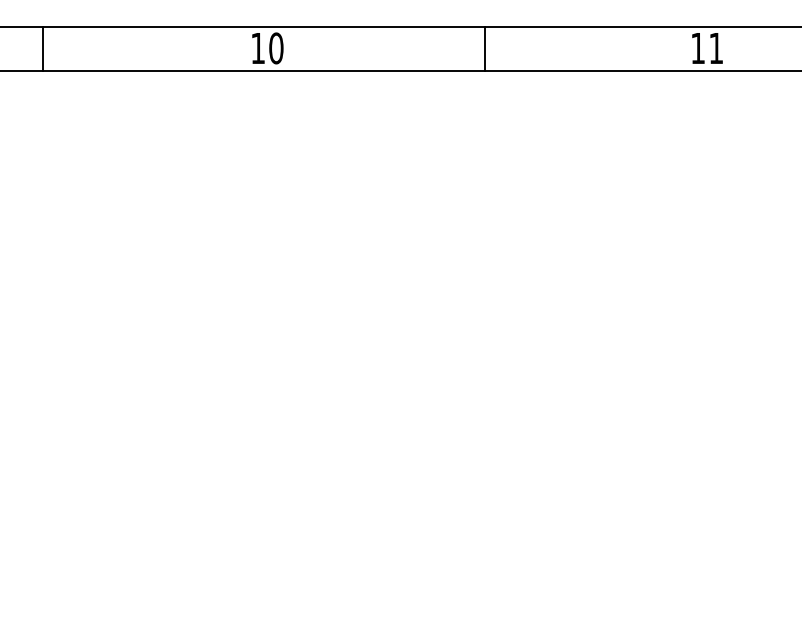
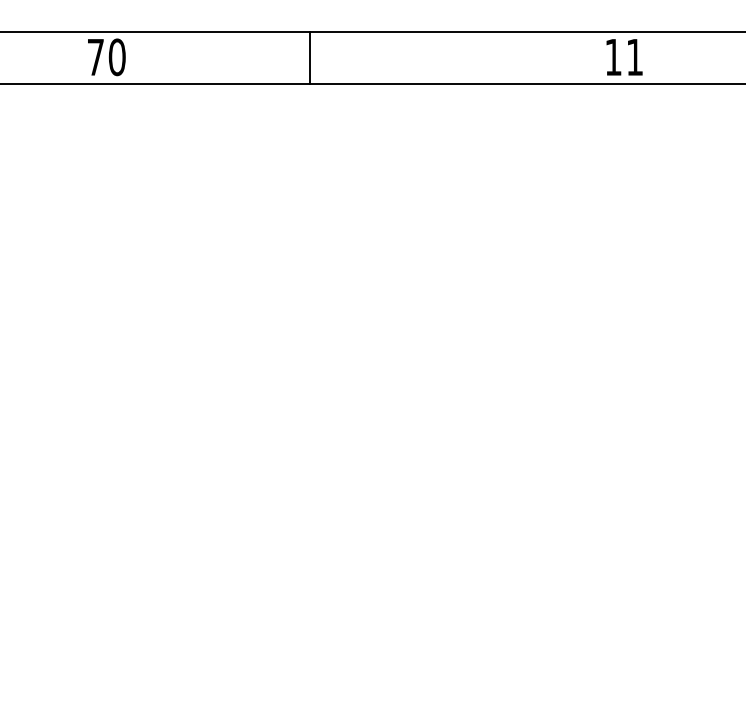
text: (257, 48) -> (95, 57), 10 -> 70
line: (484, 48) -> (309, 57), moved

